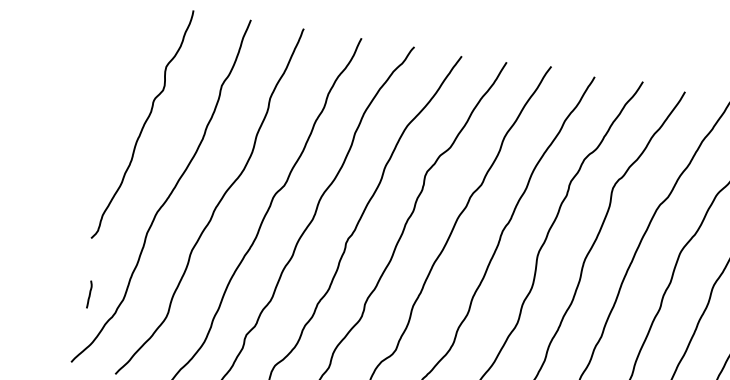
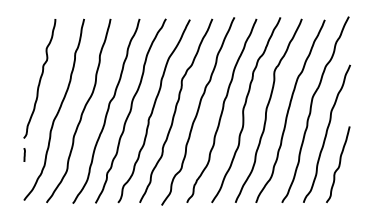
line: (89, 293) -> (24, 154), moved

